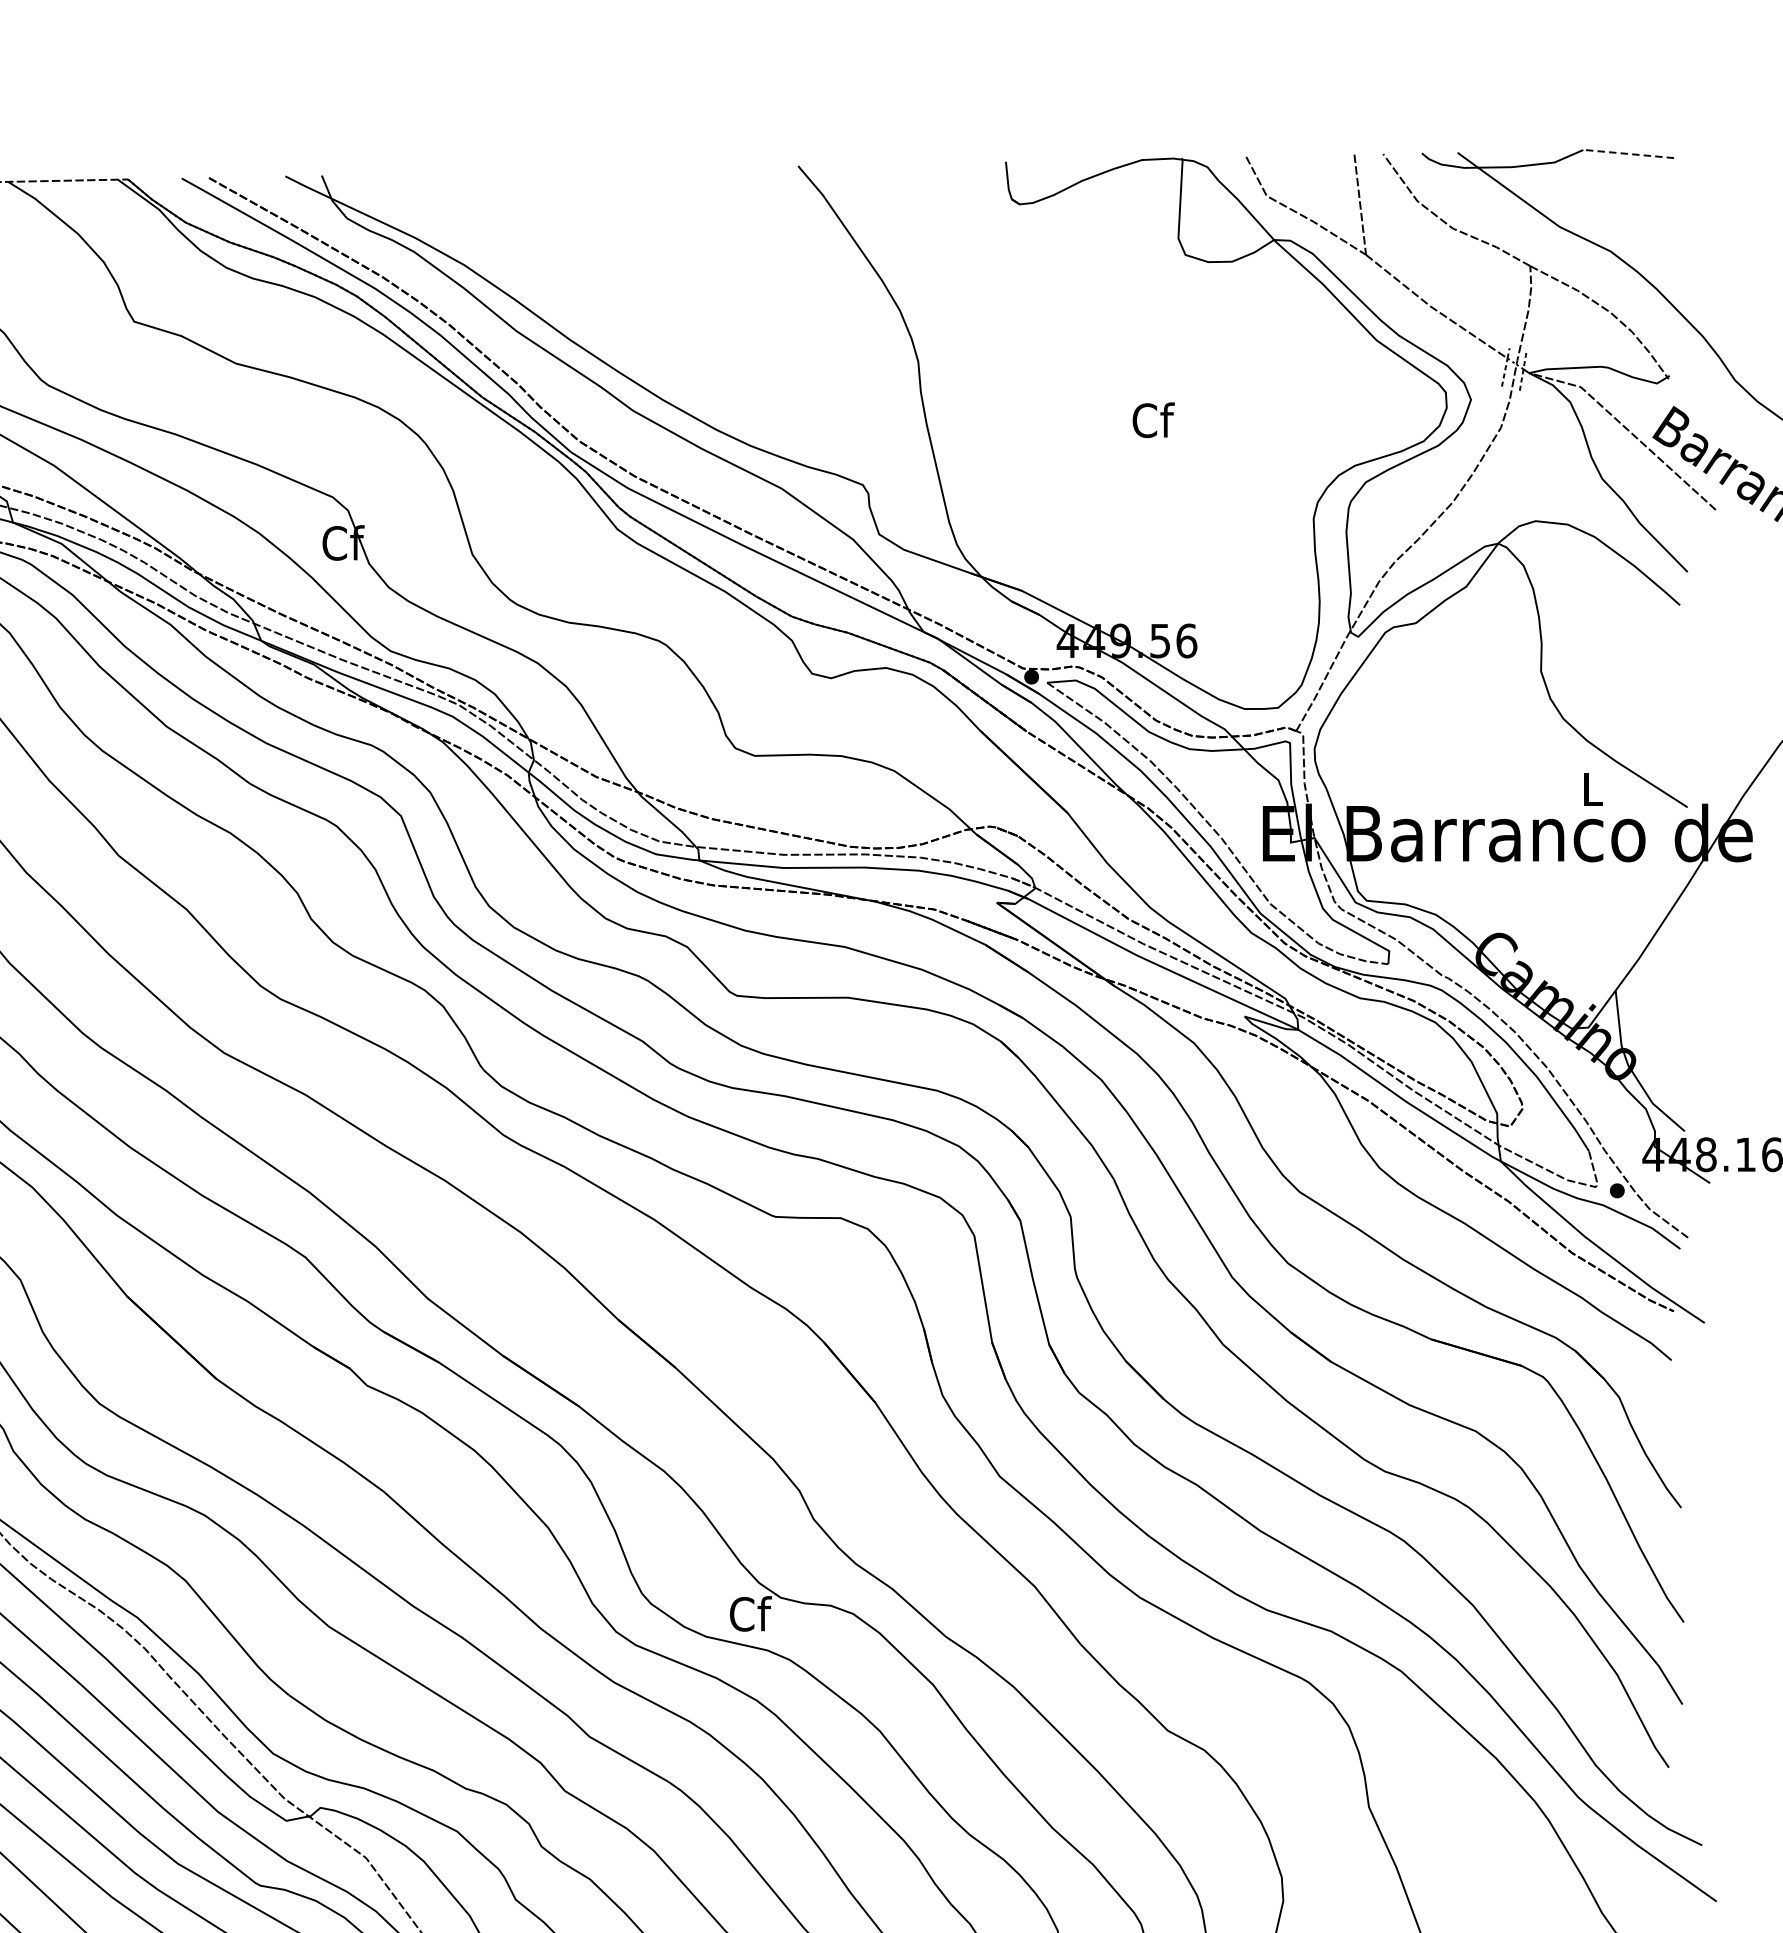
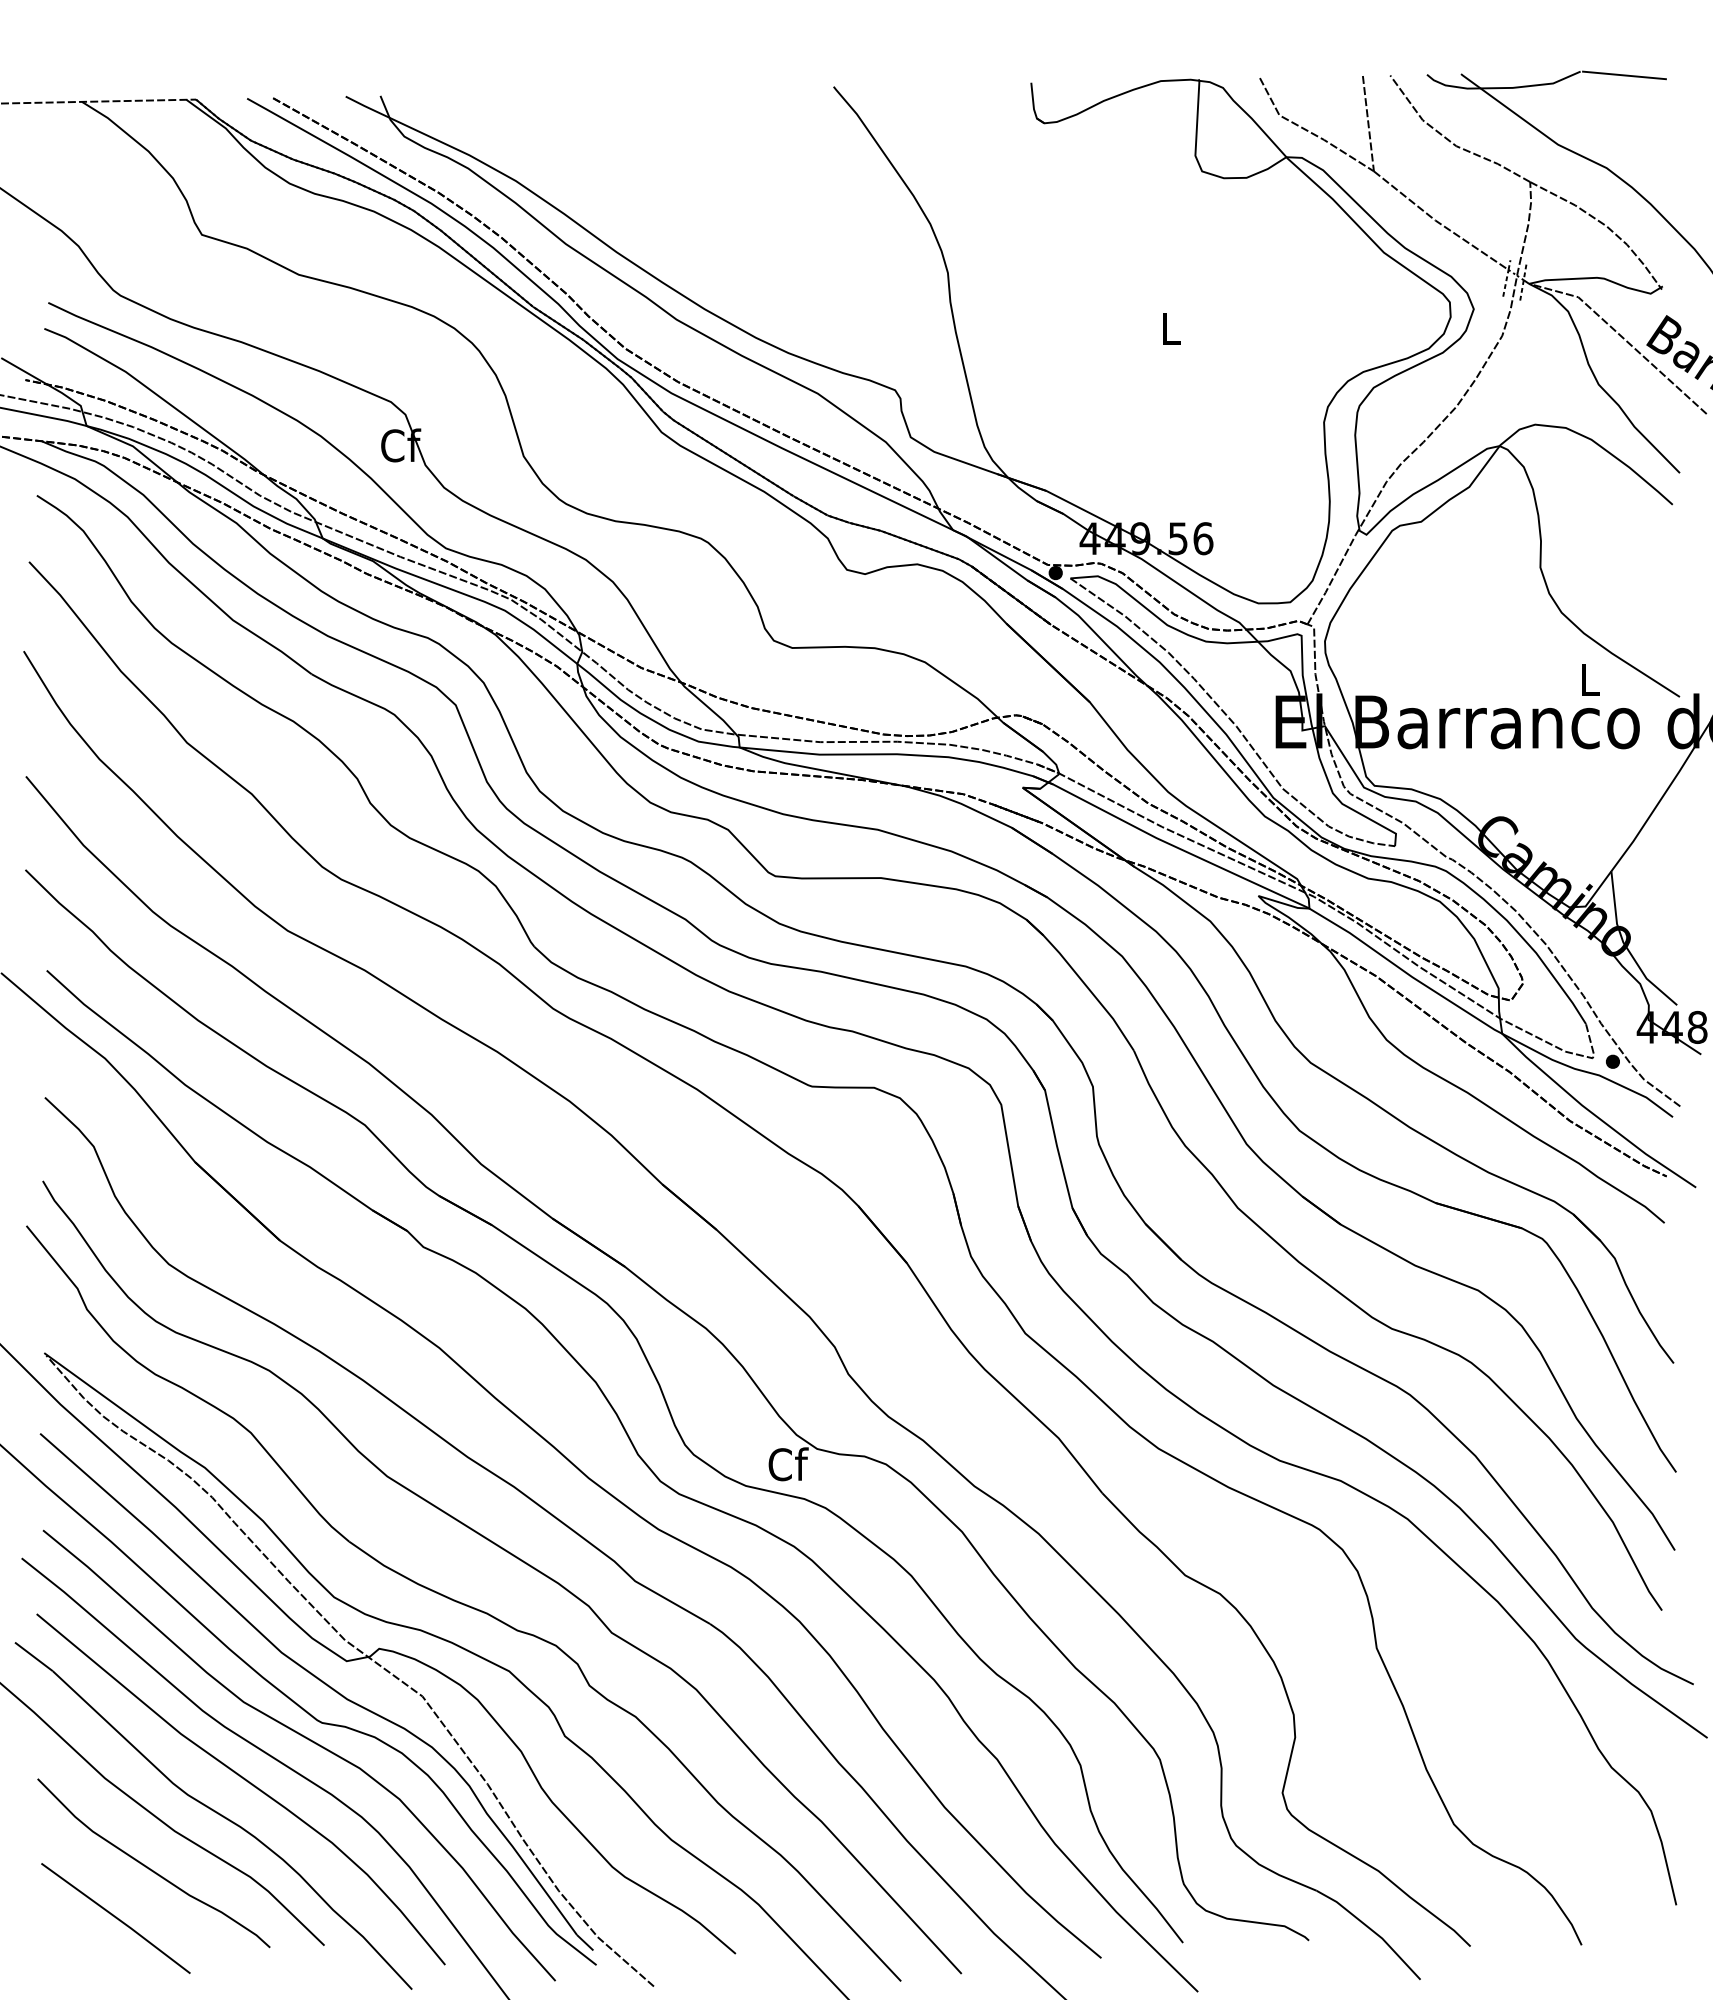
line: (1629, 154) -> (1624, 75), dashed -> solid
text: (1153, 420) -> (1171, 328), Cf -> L

